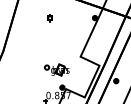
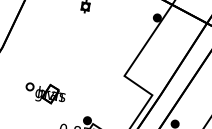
part: (56, 69) -> (44, 92), moved

